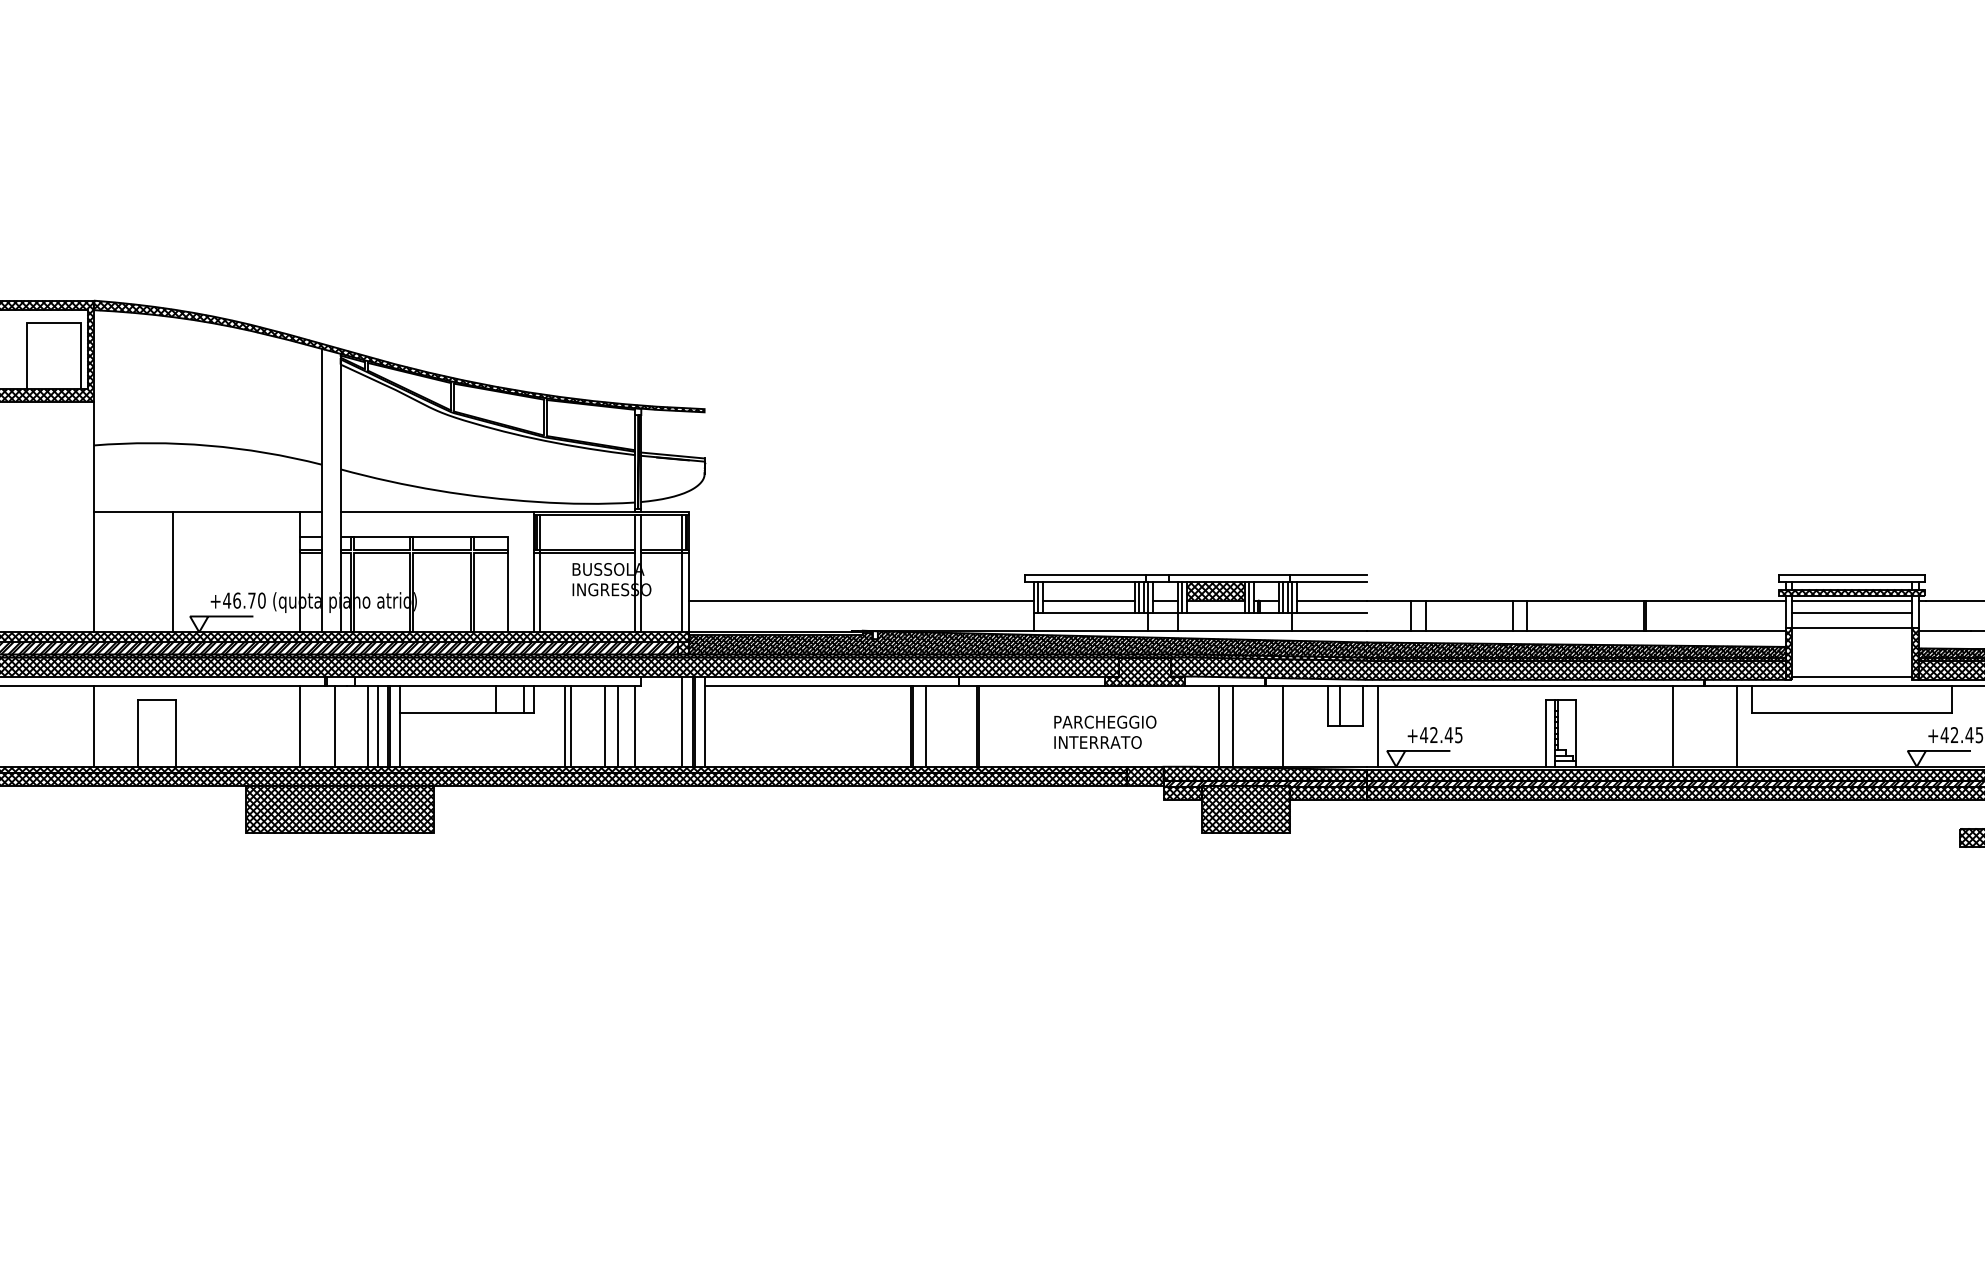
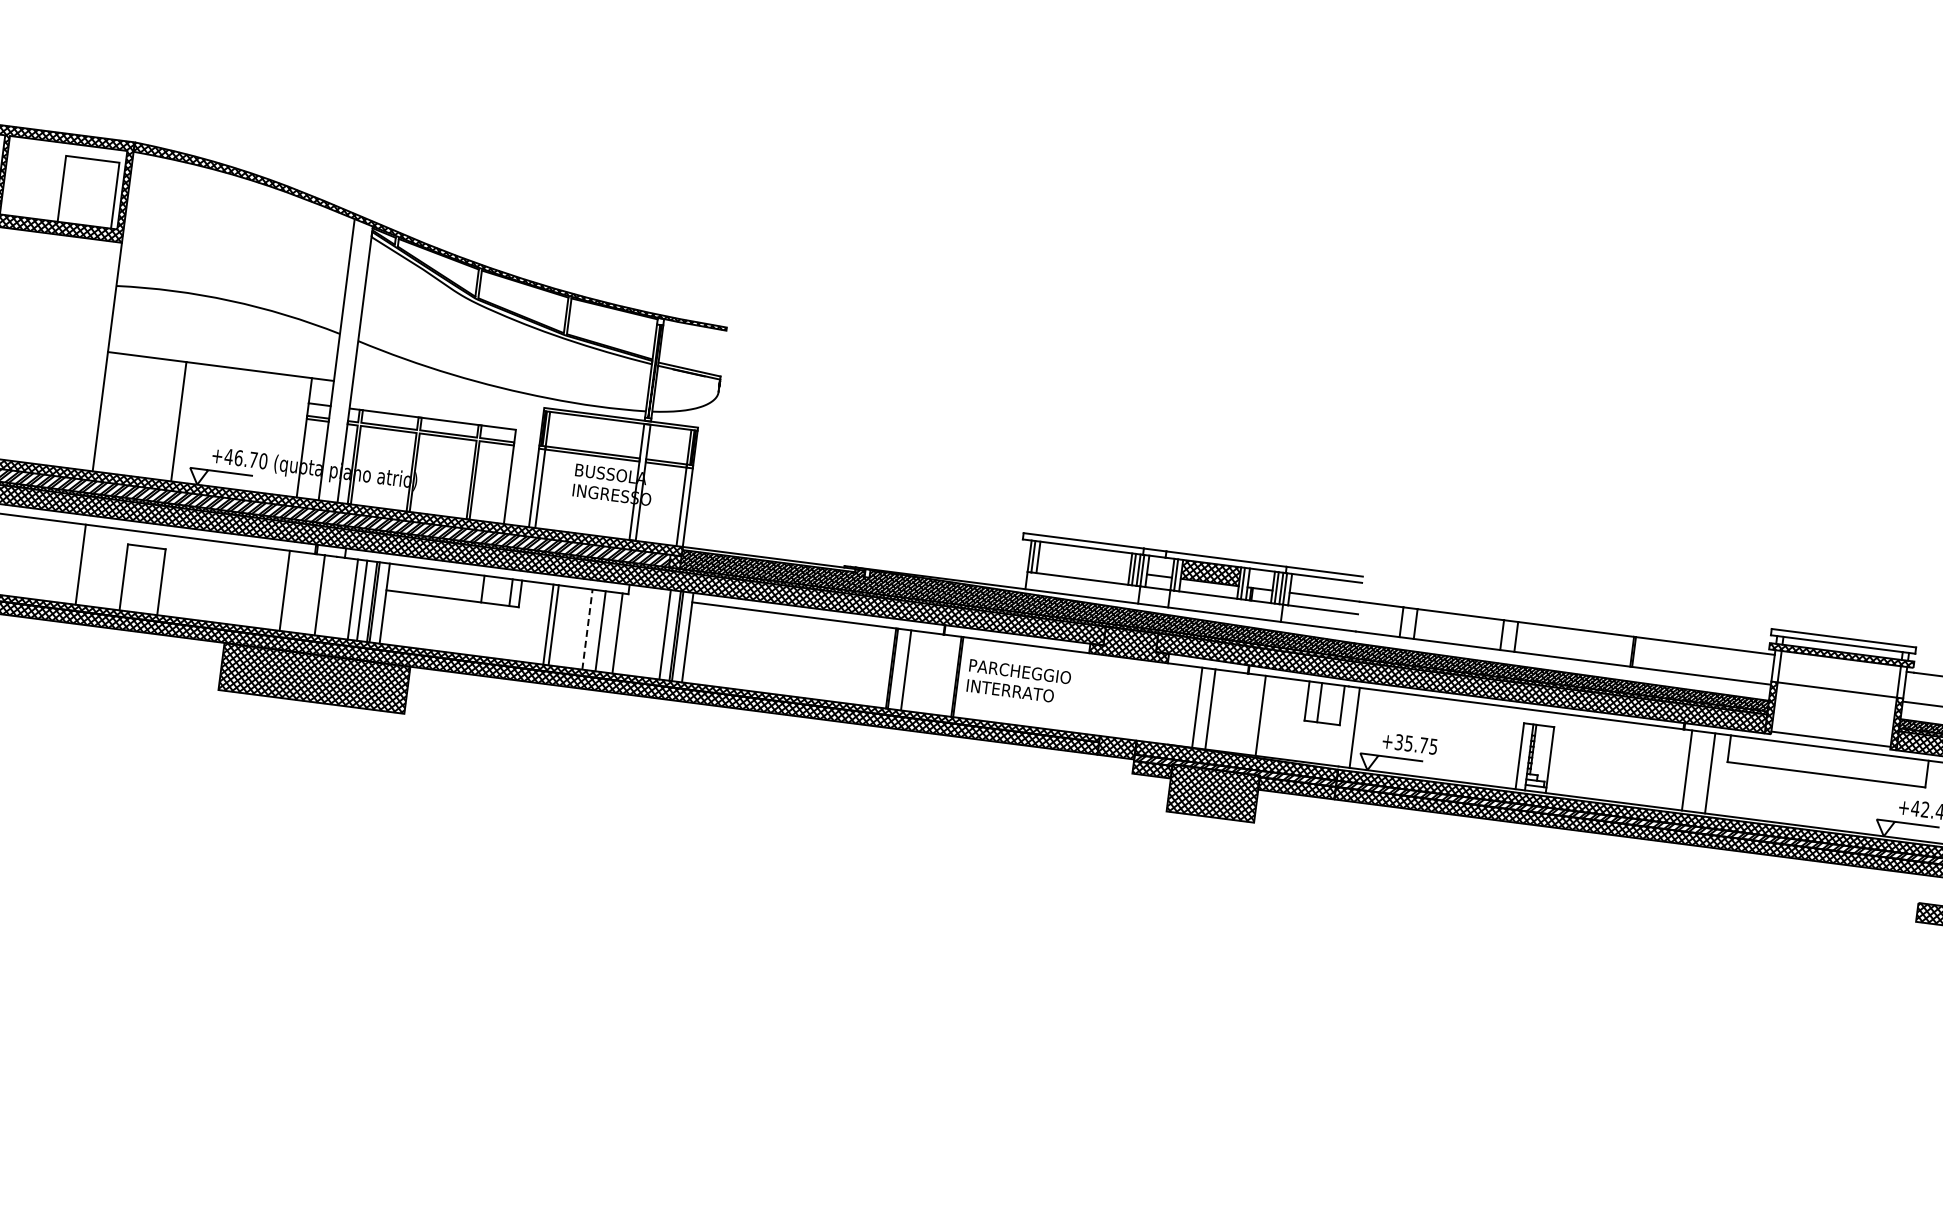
line: (436, 512) -> (447, 396), removed
line: (860, 600) -> (857, 537), removed
line: (1088, 600) -> (1083, 566), removed
line: (1851, 600) -> (1840, 663), removed
line: (1851, 613) -> (1838, 676), removed
line: (604, 725) -> (587, 628), solid -> dashed
line: (1673, 726) -> (1687, 770), moved
text: (1105, 731) -> (1019, 680), moved
text: (1436, 735) -> (1411, 744), +42.45 -> +35.75

